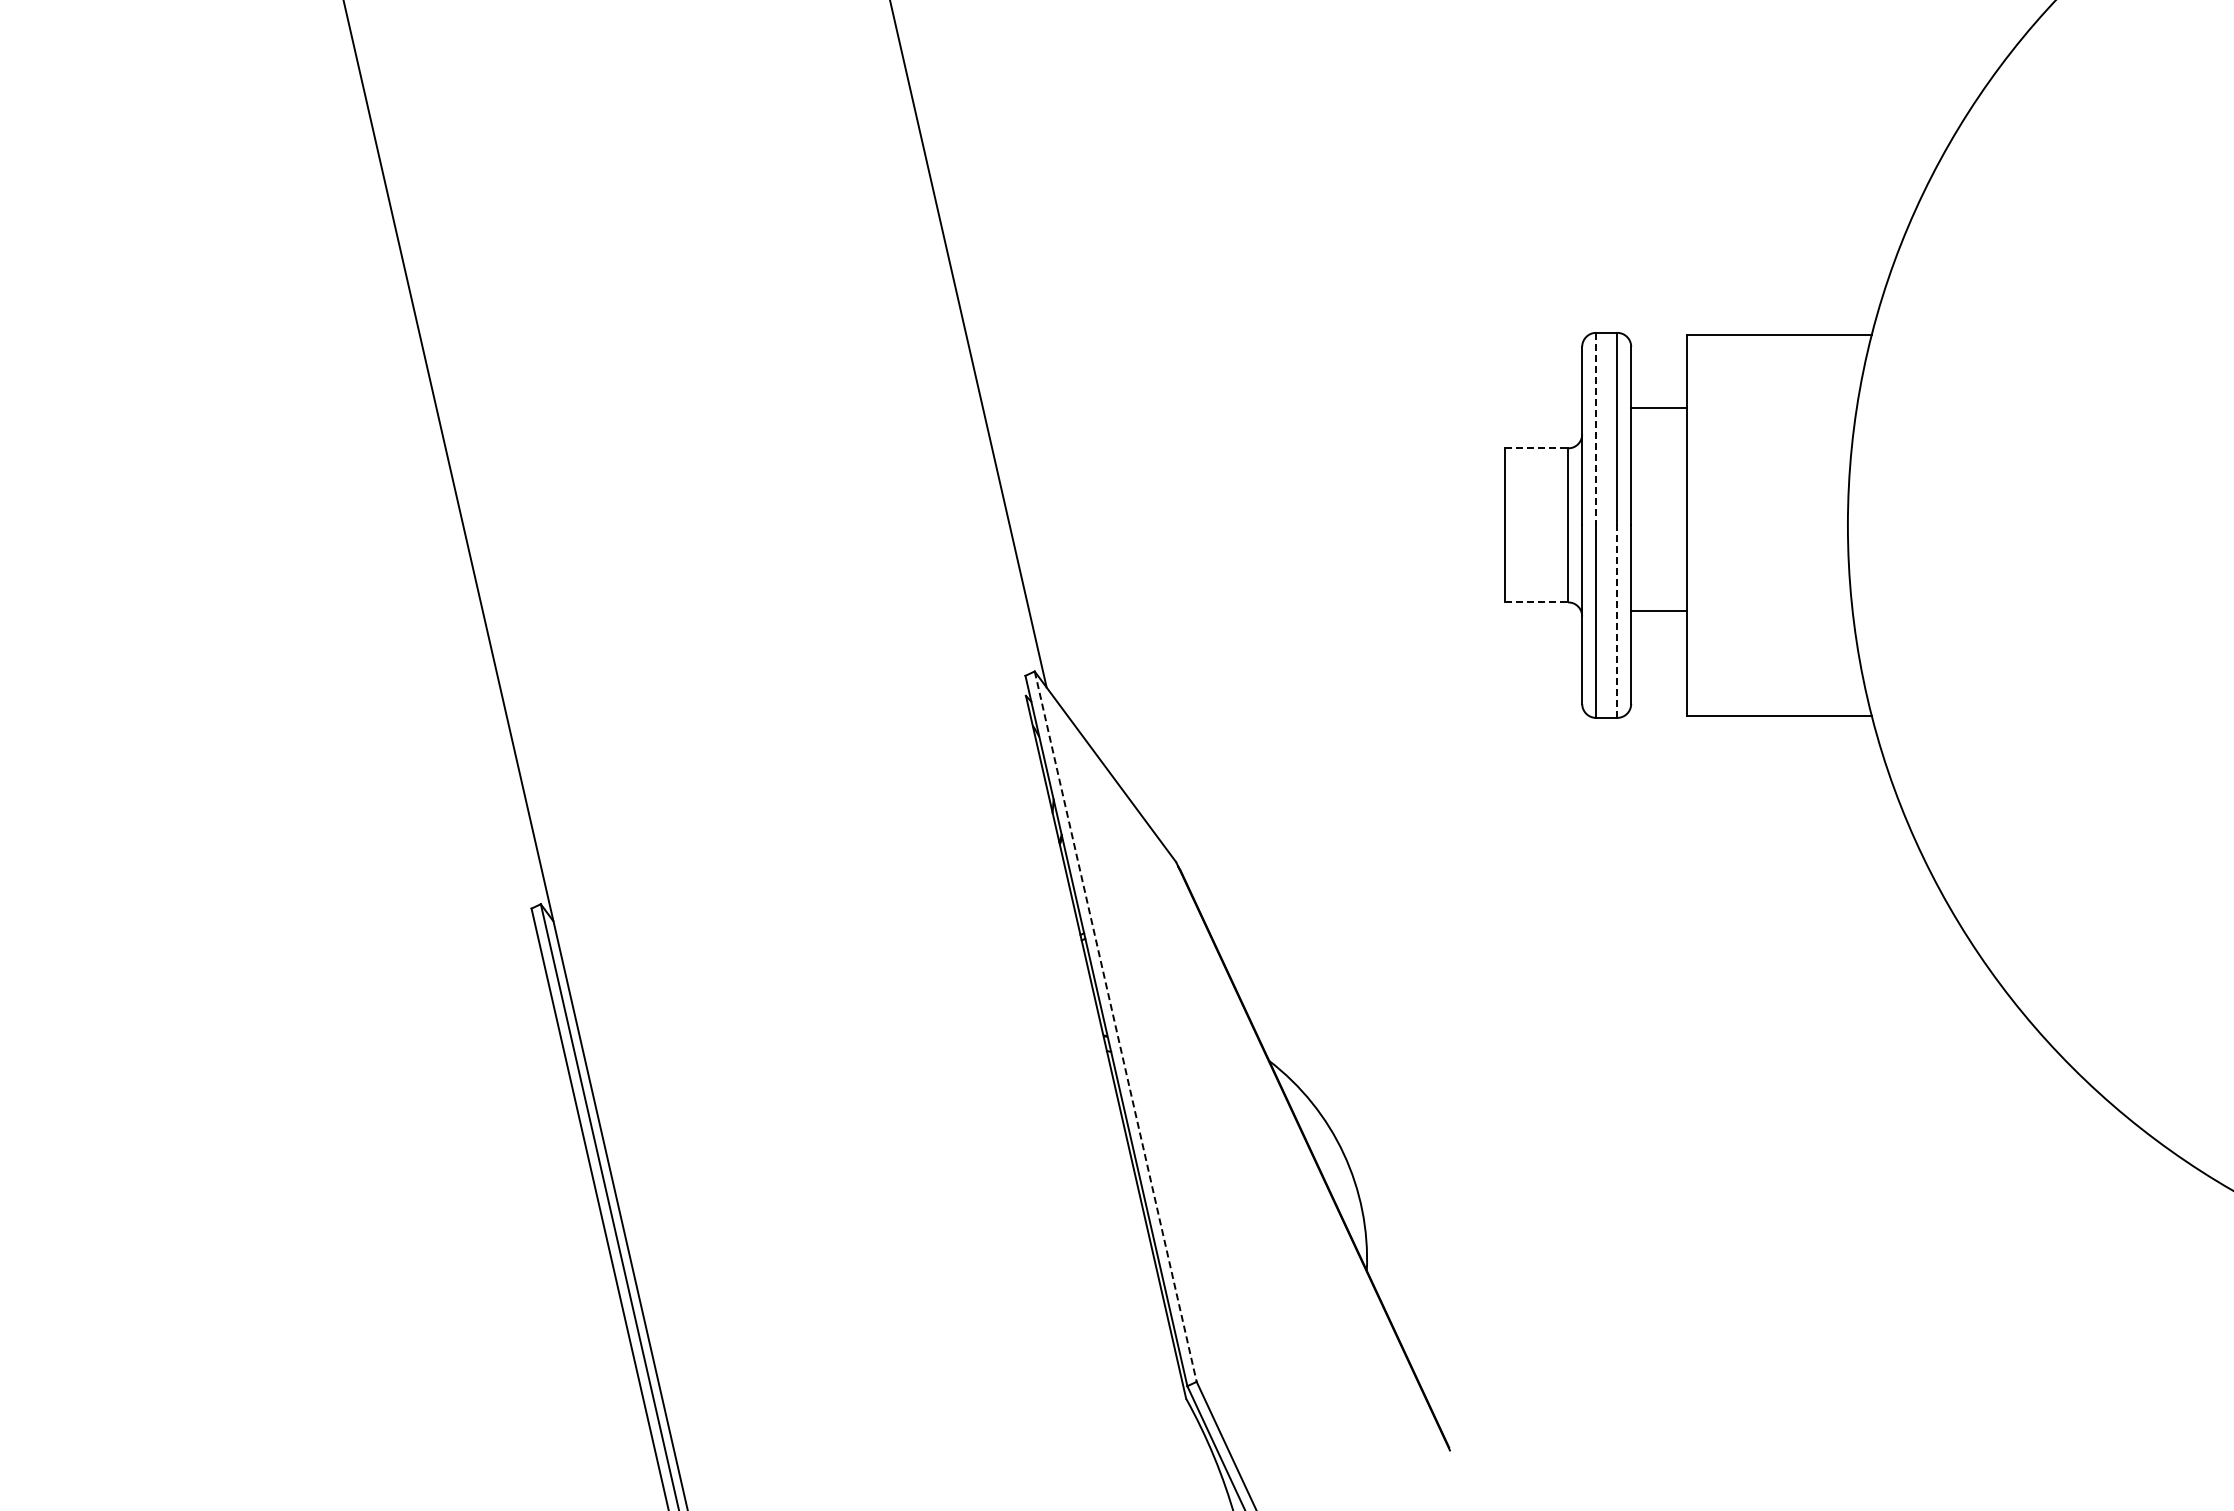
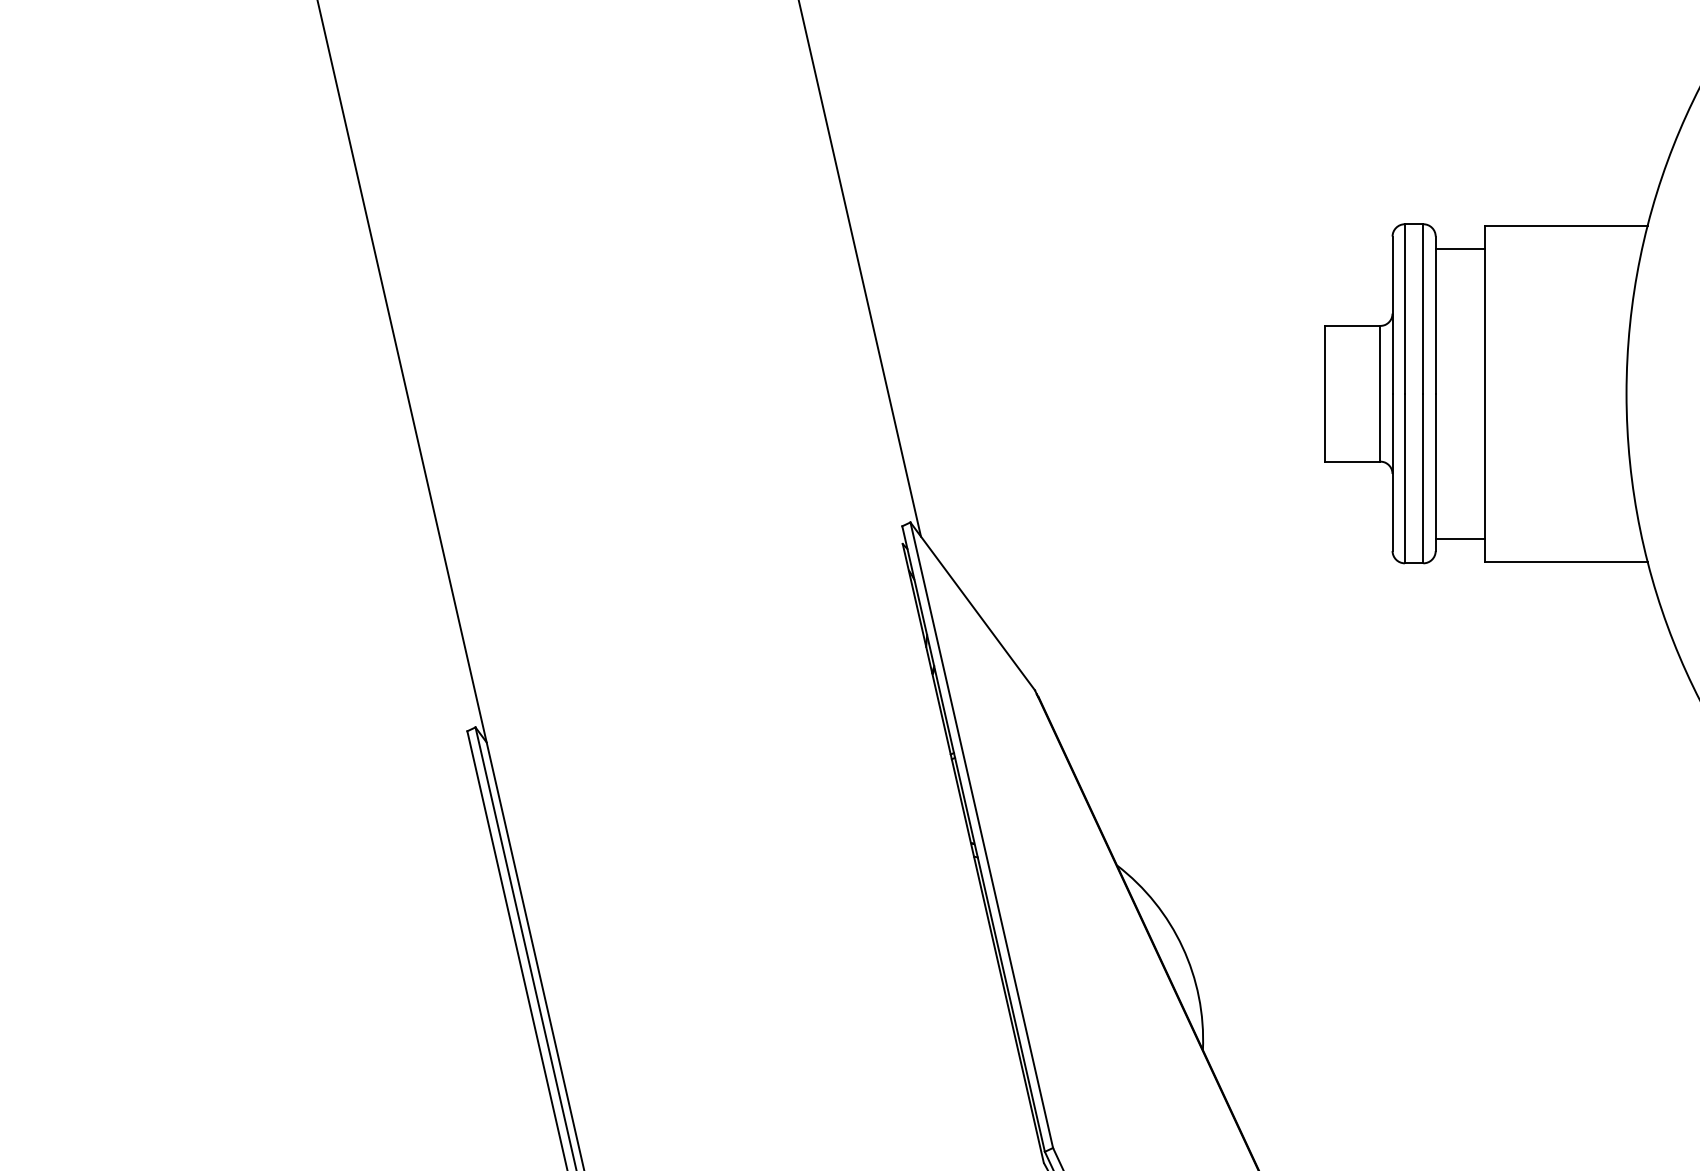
line: (1659, 407) -> (1460, 248), moved
line: (1596, 429) -> (1405, 309), dashed -> solid
line: (1536, 448) -> (1352, 326), dashed -> solid
line: (1536, 602) -> (1352, 461), dashed -> solid
line: (1659, 610) -> (1460, 538), moved
line: (1617, 621) -> (1423, 478), dashed -> solid
line: (1115, 1027) -> (981, 835), dashed -> solid

